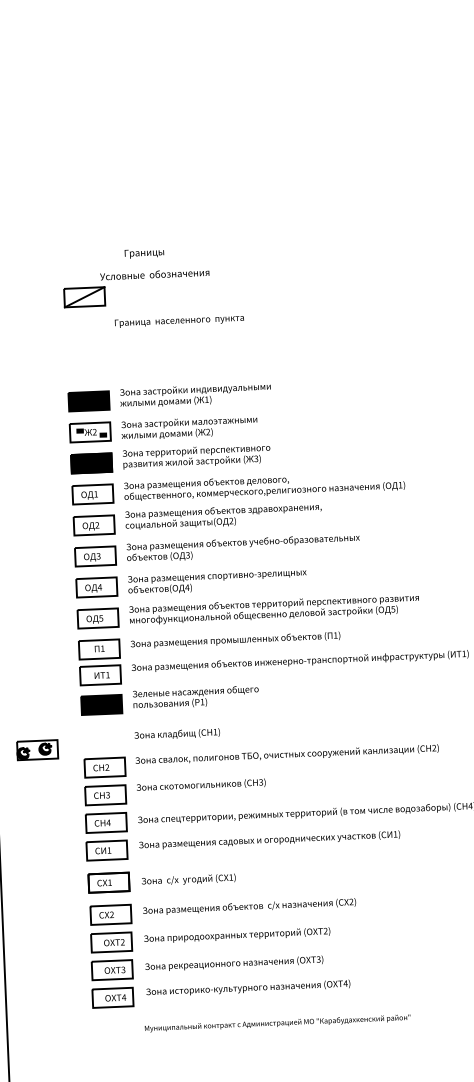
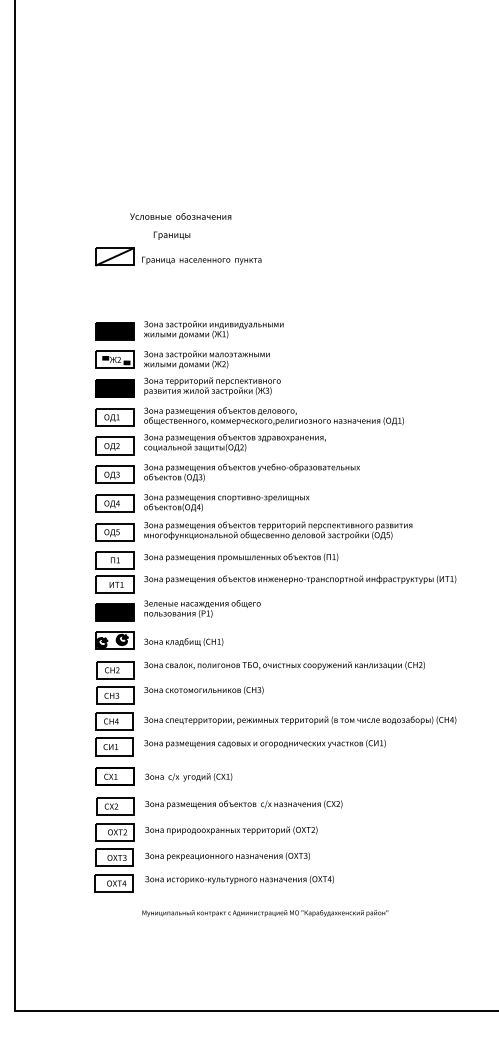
text: (143, 253) -> (171, 235), moved
part: (84, 296) -> (114, 256), moved
part: (37, 750) -> (114, 640), moved

